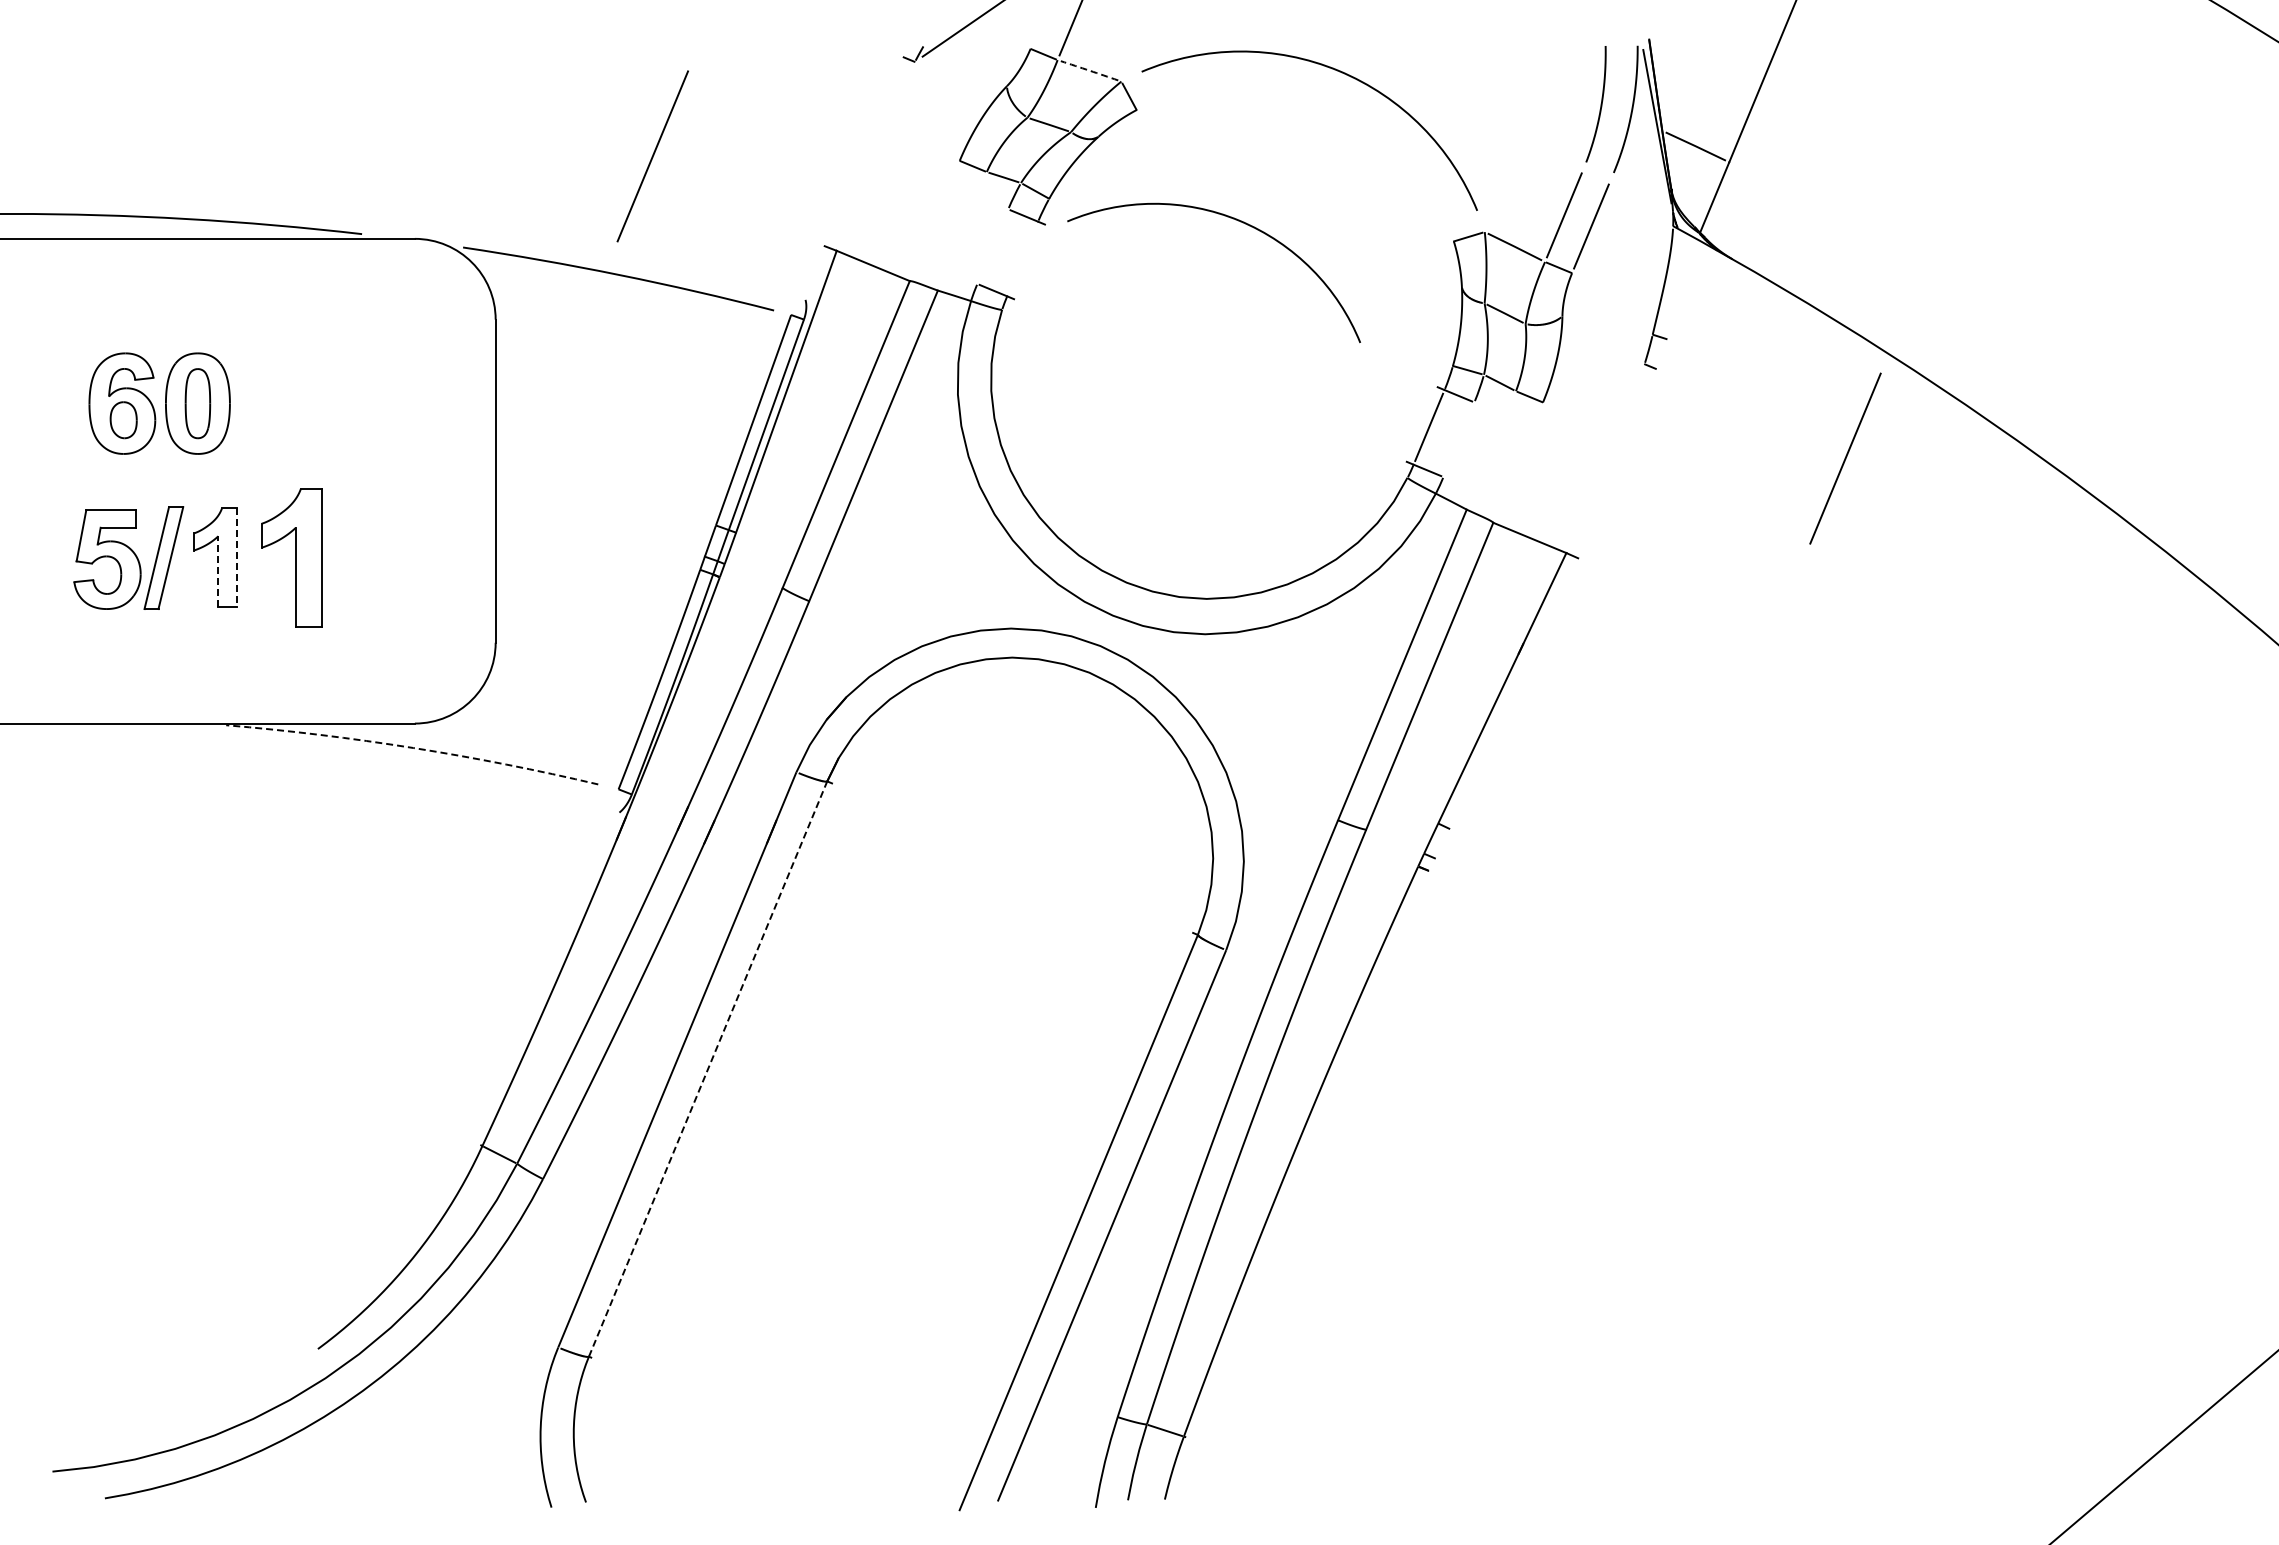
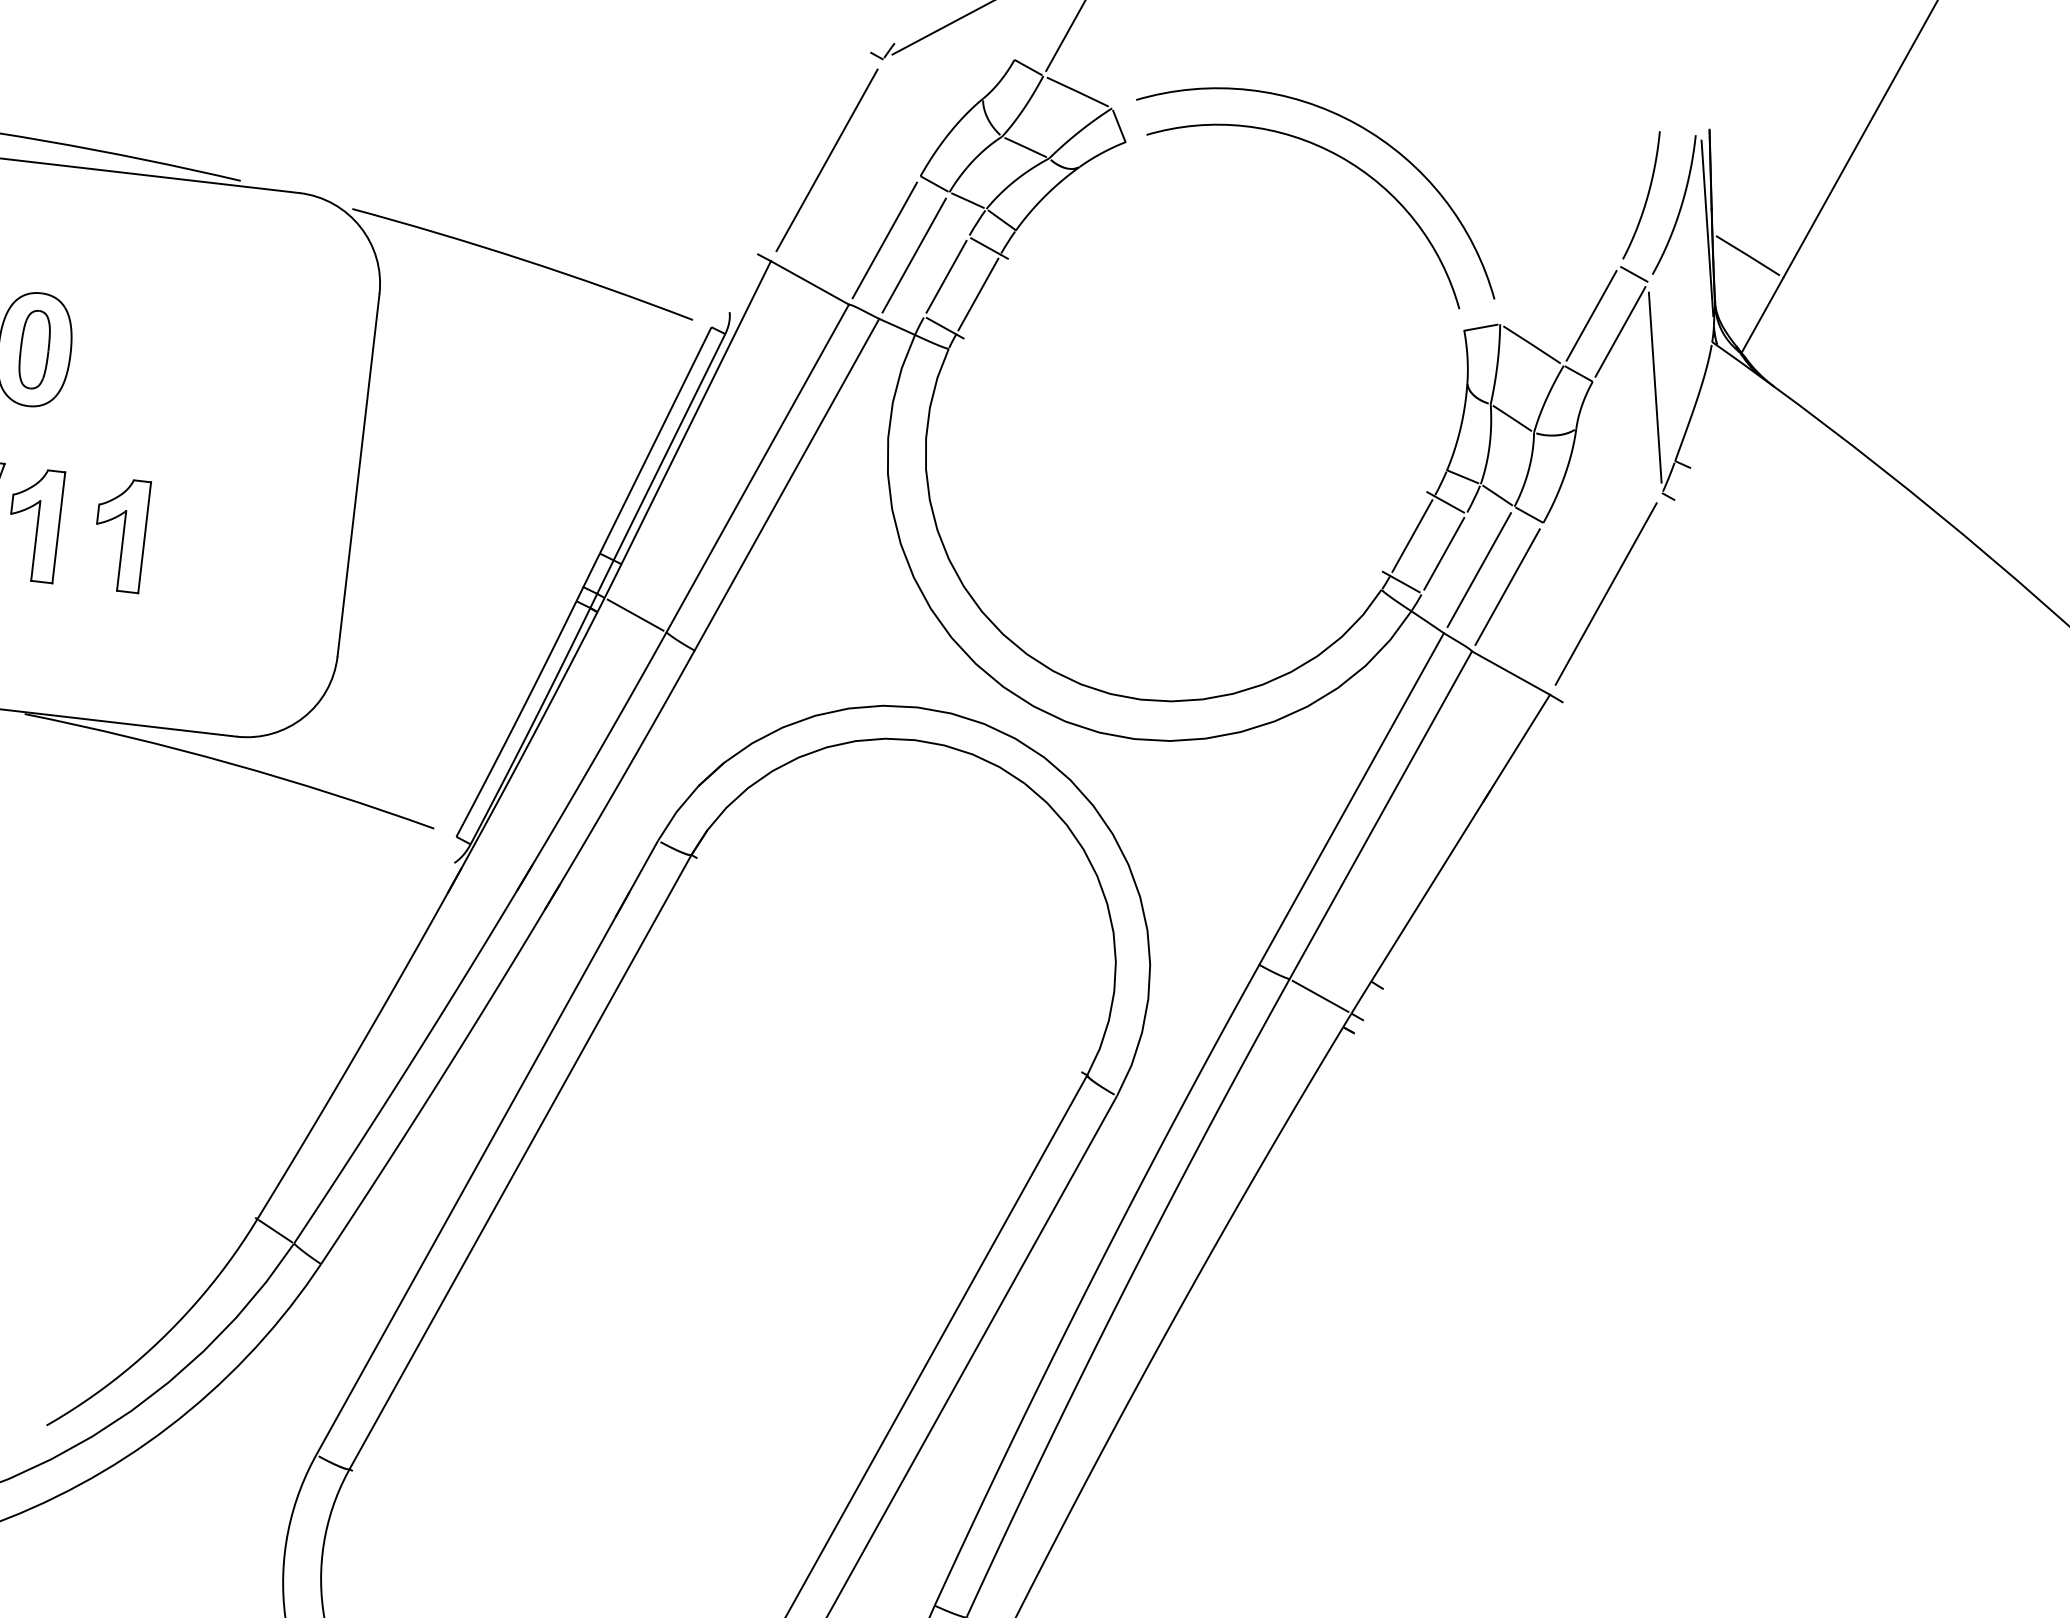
arc: (1089, 70) -> (1077, 91), dashed -> solid
line: (652, 156) -> (826, 160), moved
line: (1597, 174) -> (1634, 274), added
line: (934, 220) -> (884, 239), added
arc: (1235, 220) -> (1335, 155), moved
line: (962, 231) -> (914, 255), added
line: (992, 246) -> (946, 276), added
line: (1022, 258) -> (978, 293), added
line: (1627, 272) -> (1654, 388), added
line: (1458, 439) -> (1443, 553), added
line: (1491, 450) -> (1479, 570), added
line: (1845, 458) -> (1606, 593), moved
line: (1517, 462) -> (1506, 586), added
part: (292, 557) -> (120, 534), size x0.71
line: (237, 558) -> (58, 528), dashed -> solid
line: (218, 571) -> (35, 540), dashed -> solid
line: (753, 575) -> (635, 614), added
arc: (413, 747) -> (231, 763), dashed -> solid
line: (1395, 841) -> (1320, 996), added
line: (708, 1068) -> (521, 1161), dashed -> solid

